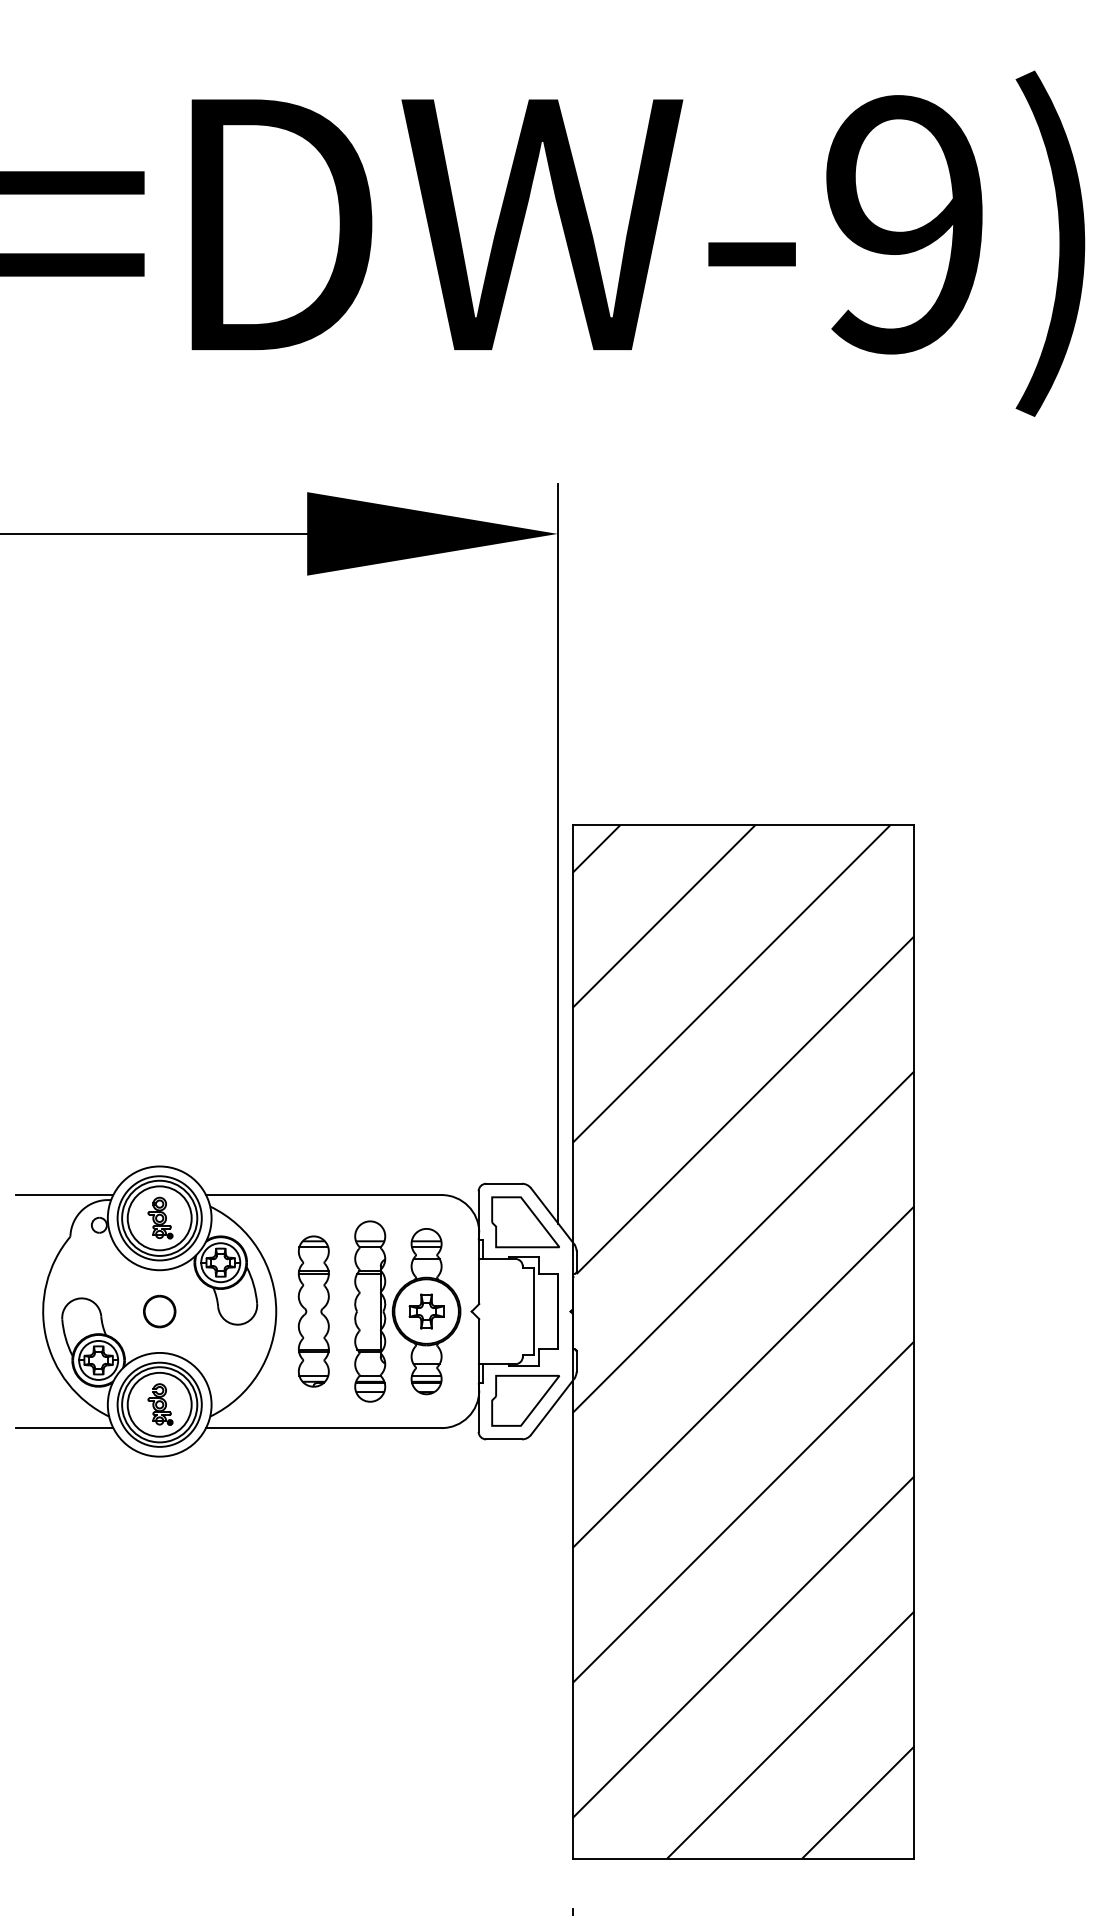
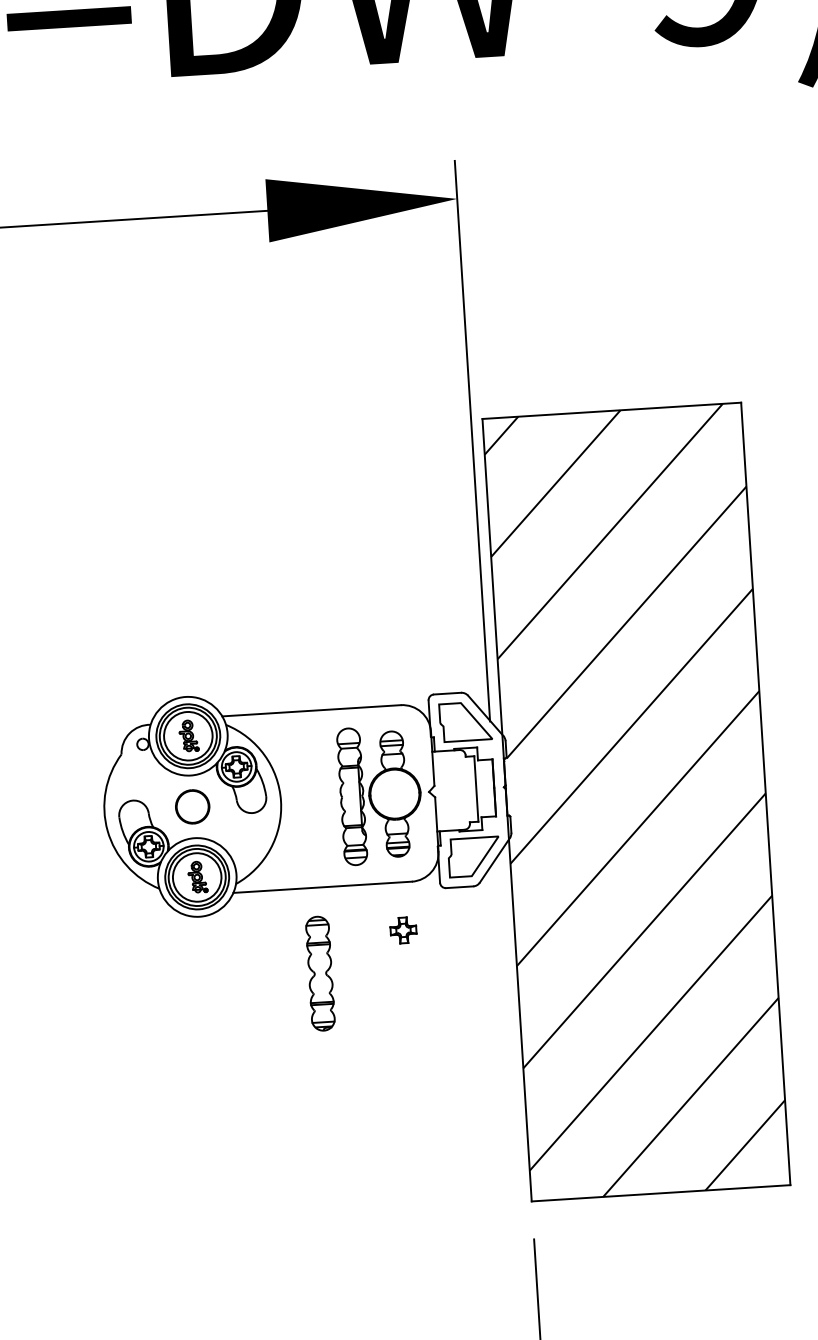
line: (64, 1195) -> (115, 723), removed
part: (159, 1311) -> (192, 806), size x1.4
part: (313, 1311) -> (320, 973), moved
part: (426, 1311) -> (403, 930), moved
line: (64, 1428) -> (126, 899), removed

